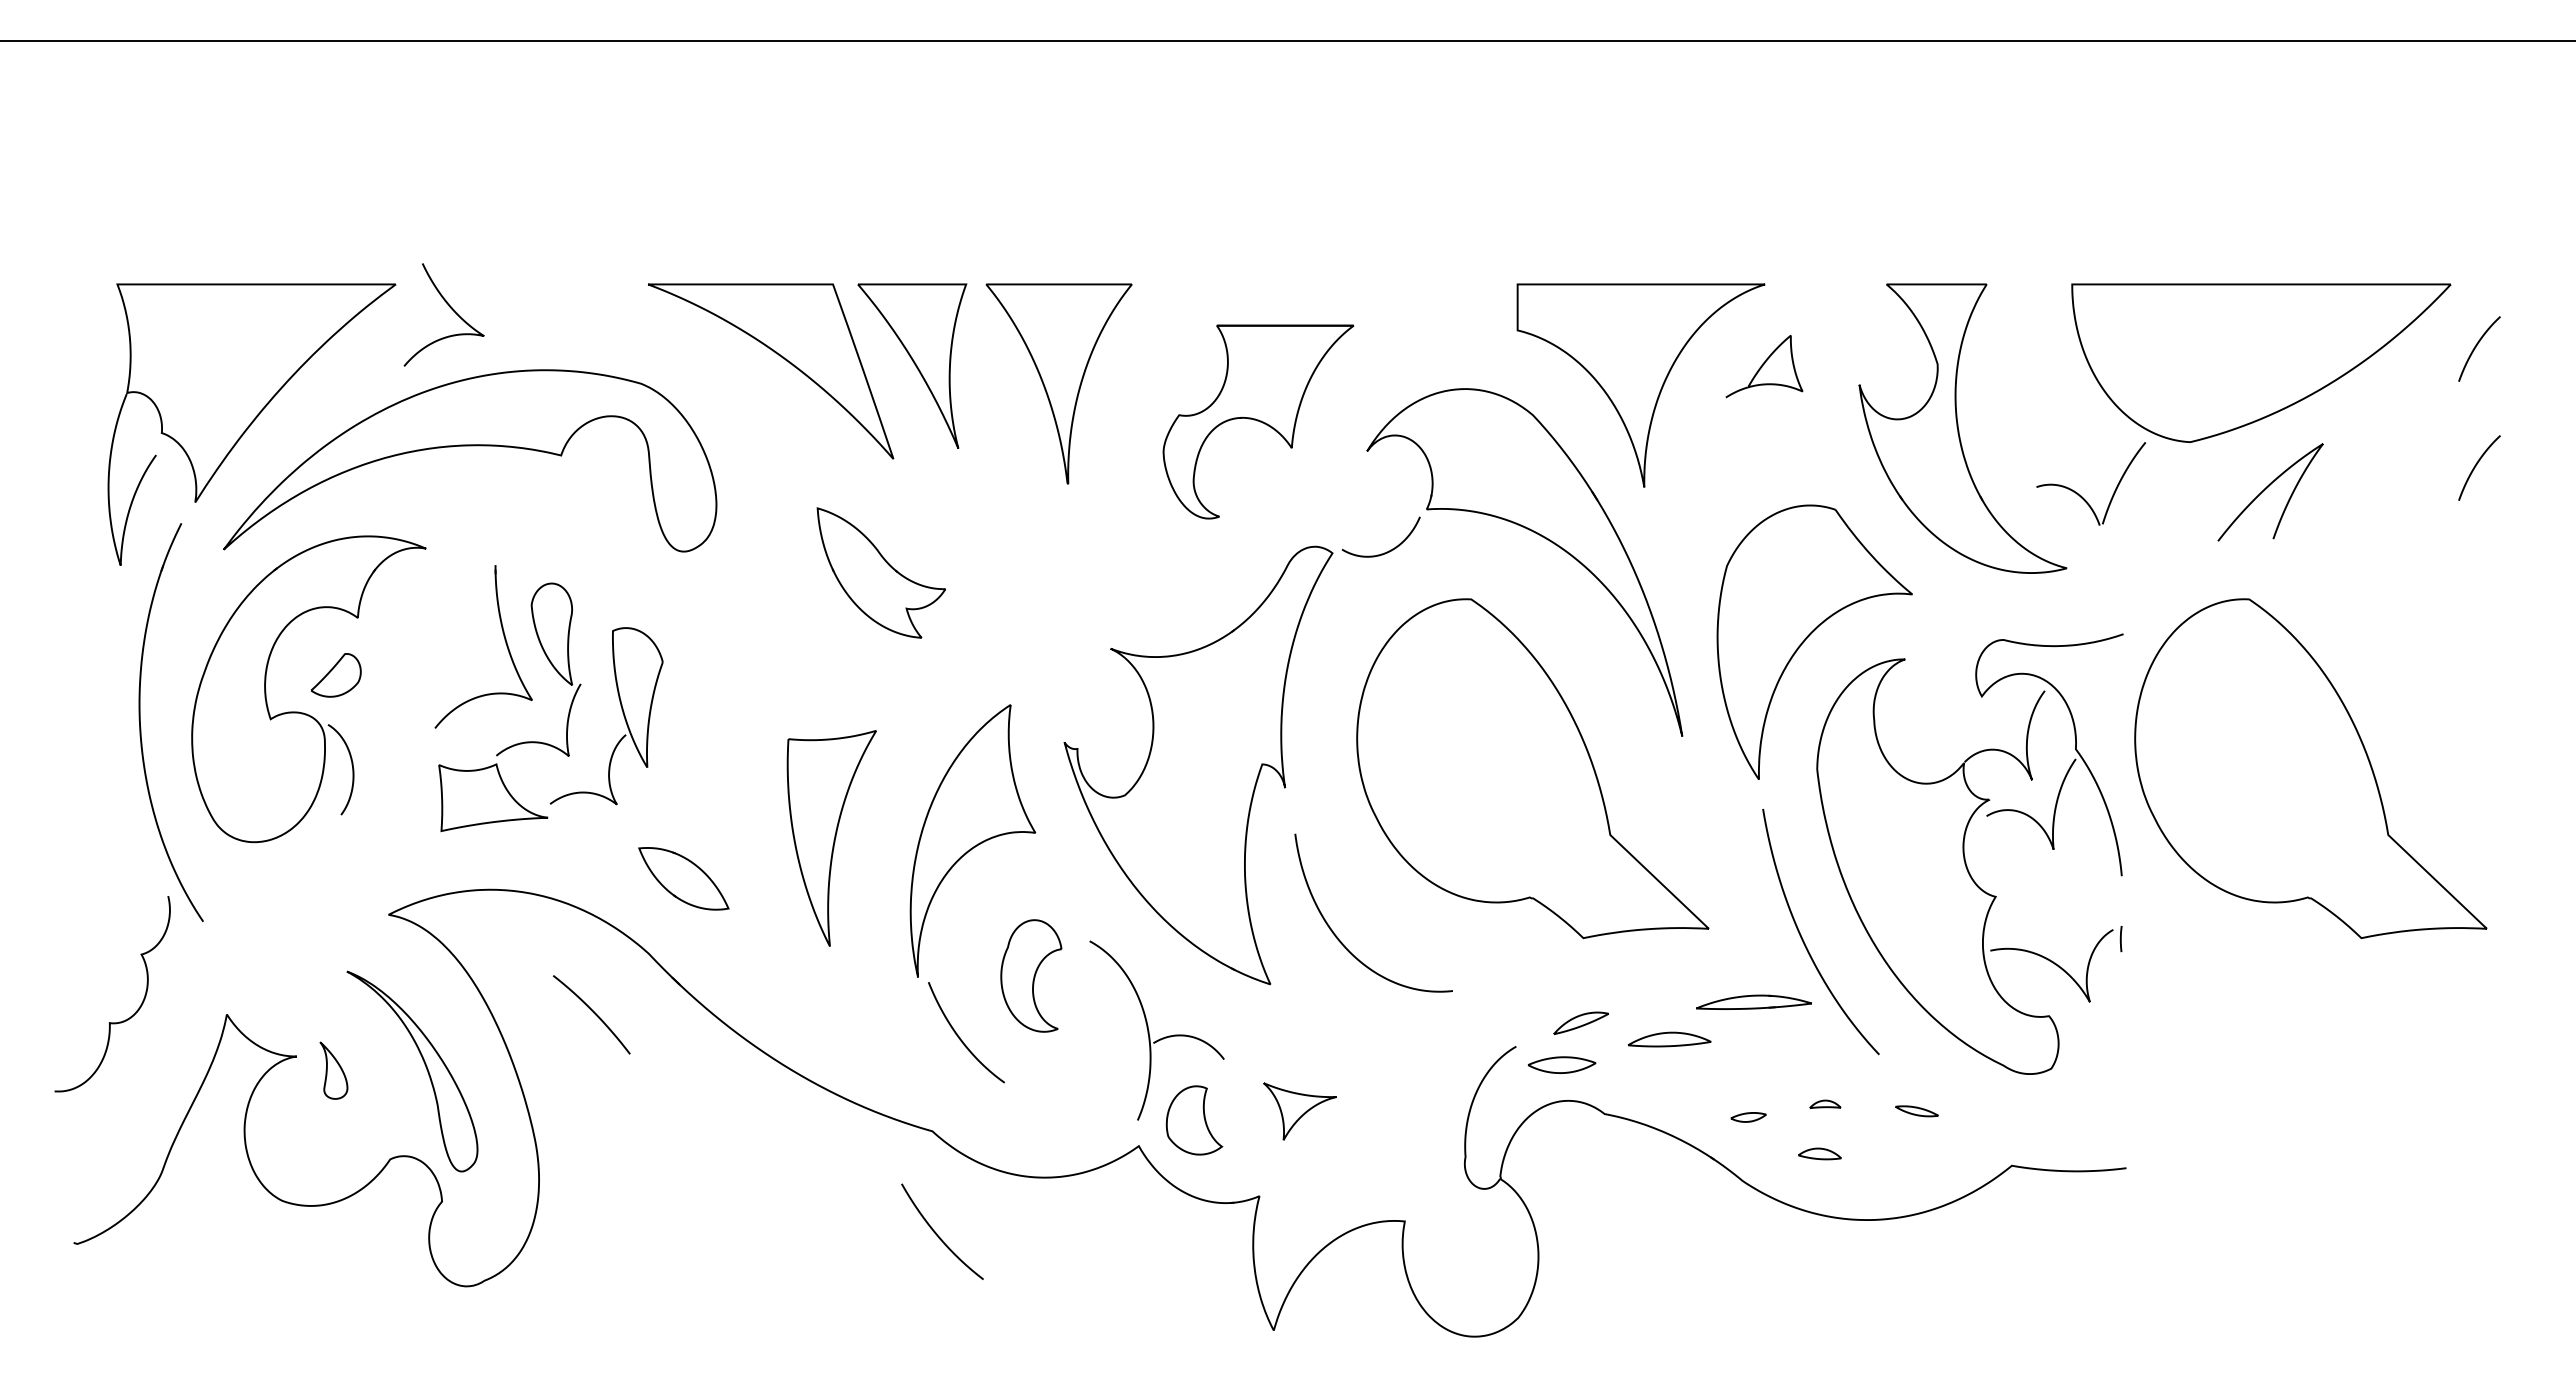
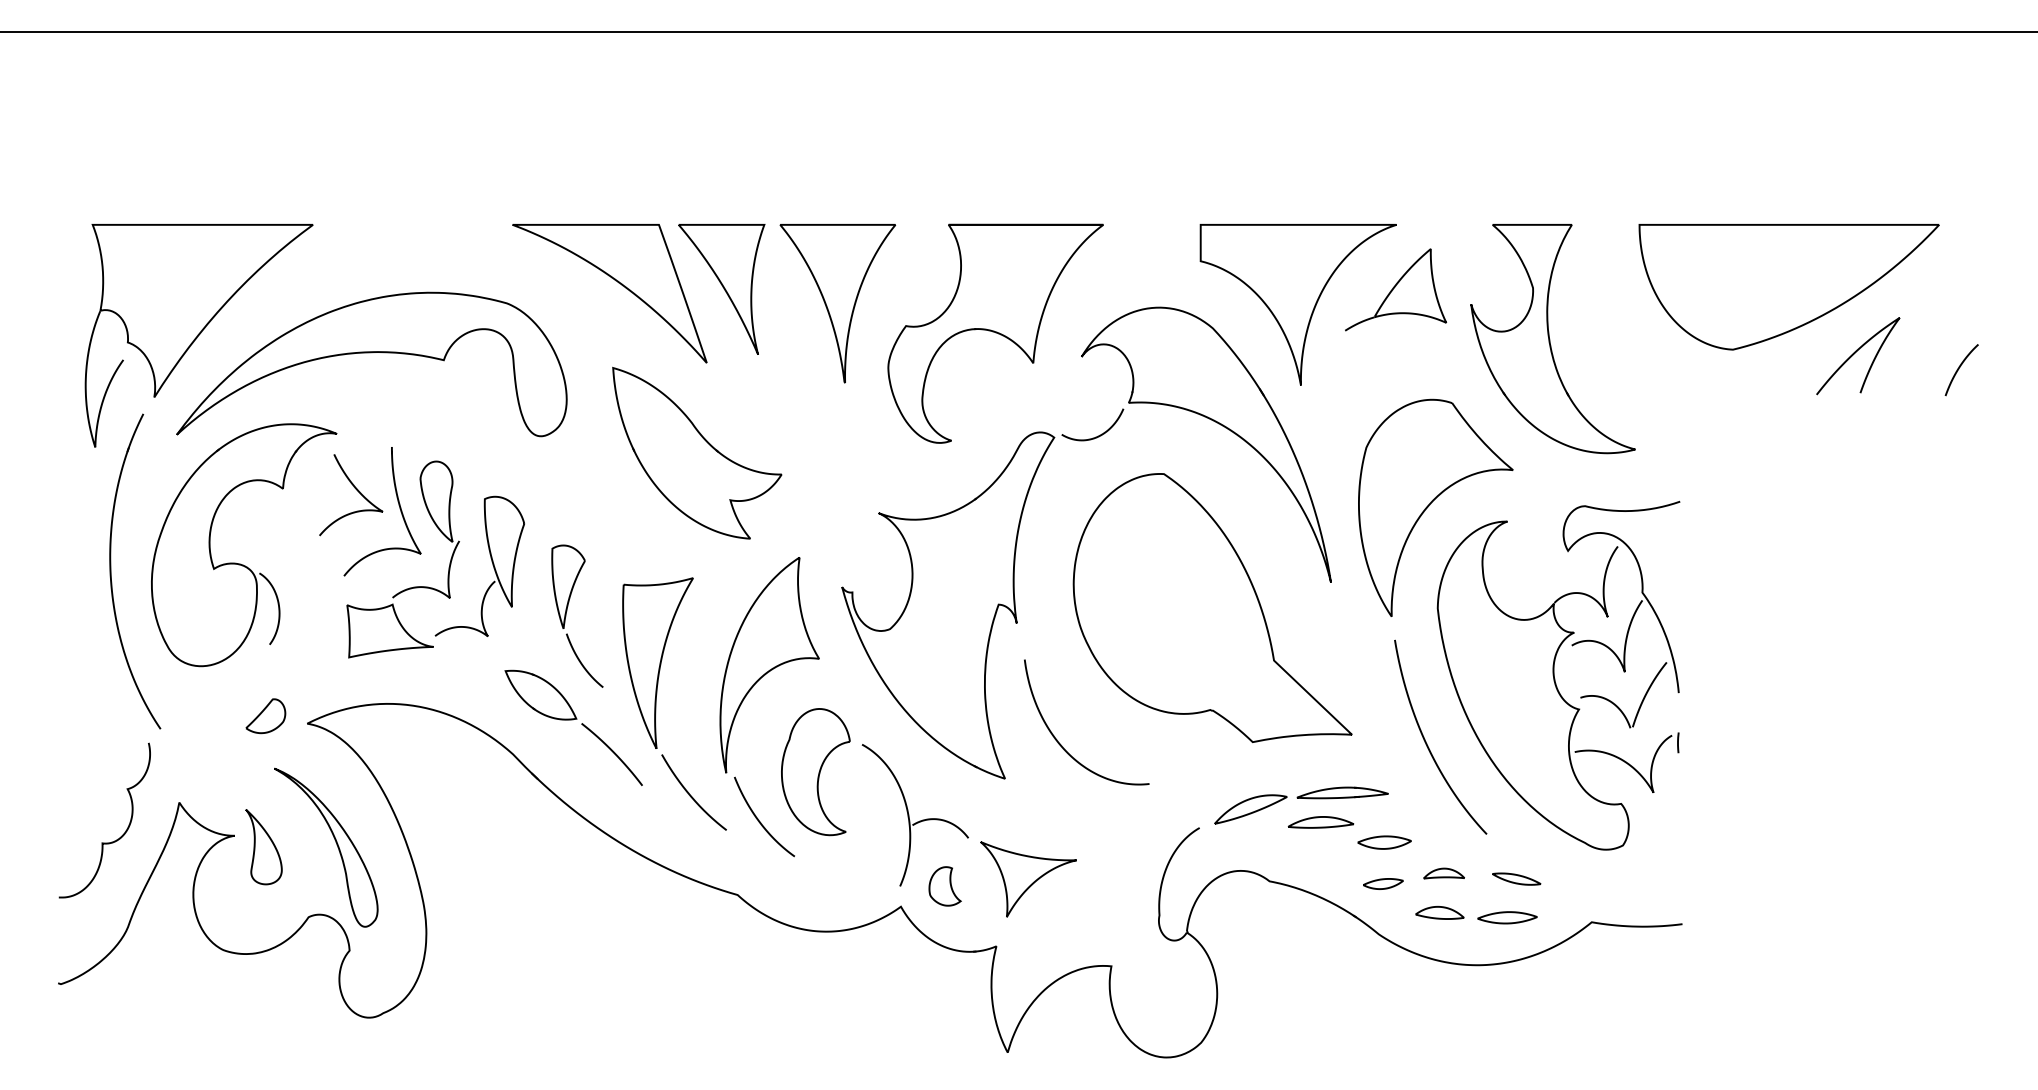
curve: (449, 307) -> (355, 489), moved
curve: (2476, 347) -> (1959, 274), removed
part: (1764, 366) -> (1396, 289), size x1.67
part: (1258, 421) -> (995, 333), size x1.43
curve: (2267, 488) -> (1855, 353), moved
part: (2080, 494) -> (1615, 703), moved
part: (881, 572) -> (697, 452), size x1.67
part: (336, 675) -> (266, 716), moved
part: (2310, 768) -> (1828, 607), removed
part: (716, 775) -> (566, 613), added
part: (1031, 975) -> (816, 771), size x1.43
part: (1753, 1001) -> (1342, 792), moved
curve: (592, 1012) -> (612, 752), moved
curve: (119, 1021) -> (110, 842), moved
part: (1581, 1023) -> (1251, 809), size x1.67
part: (1562, 1064) -> (1384, 842), moved
part: (333, 1070) -> (263, 846), size x1.67
part: (1825, 1104) -> (1444, 873), size x1.67
part: (1299, 1111) -> (1028, 879), size x1.67
part: (1916, 1111) -> (1516, 879), size x1.43
part: (1748, 1117) -> (1383, 884), size x1.43
part: (1194, 1120) -> (945, 886), size x0.71
part: (1819, 1153) -> (1439, 912), size x1.43
part: (1905, 1160) -> (1507, 918), added
curve: (937, 1233) -> (690, 793), moved

